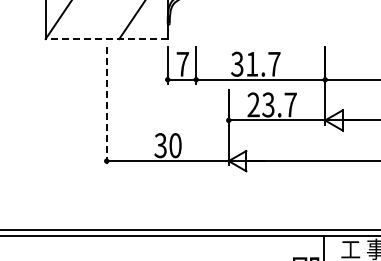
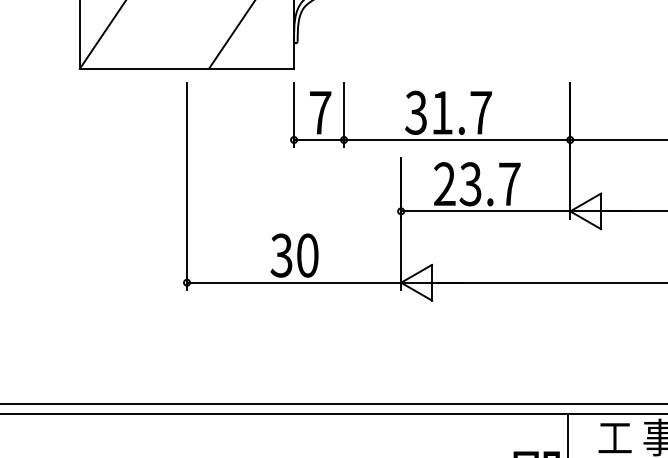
line: (106, 39) -> (186, 69), dashed -> solid
line: (106, 106) -> (186, 186), dashed -> solid

